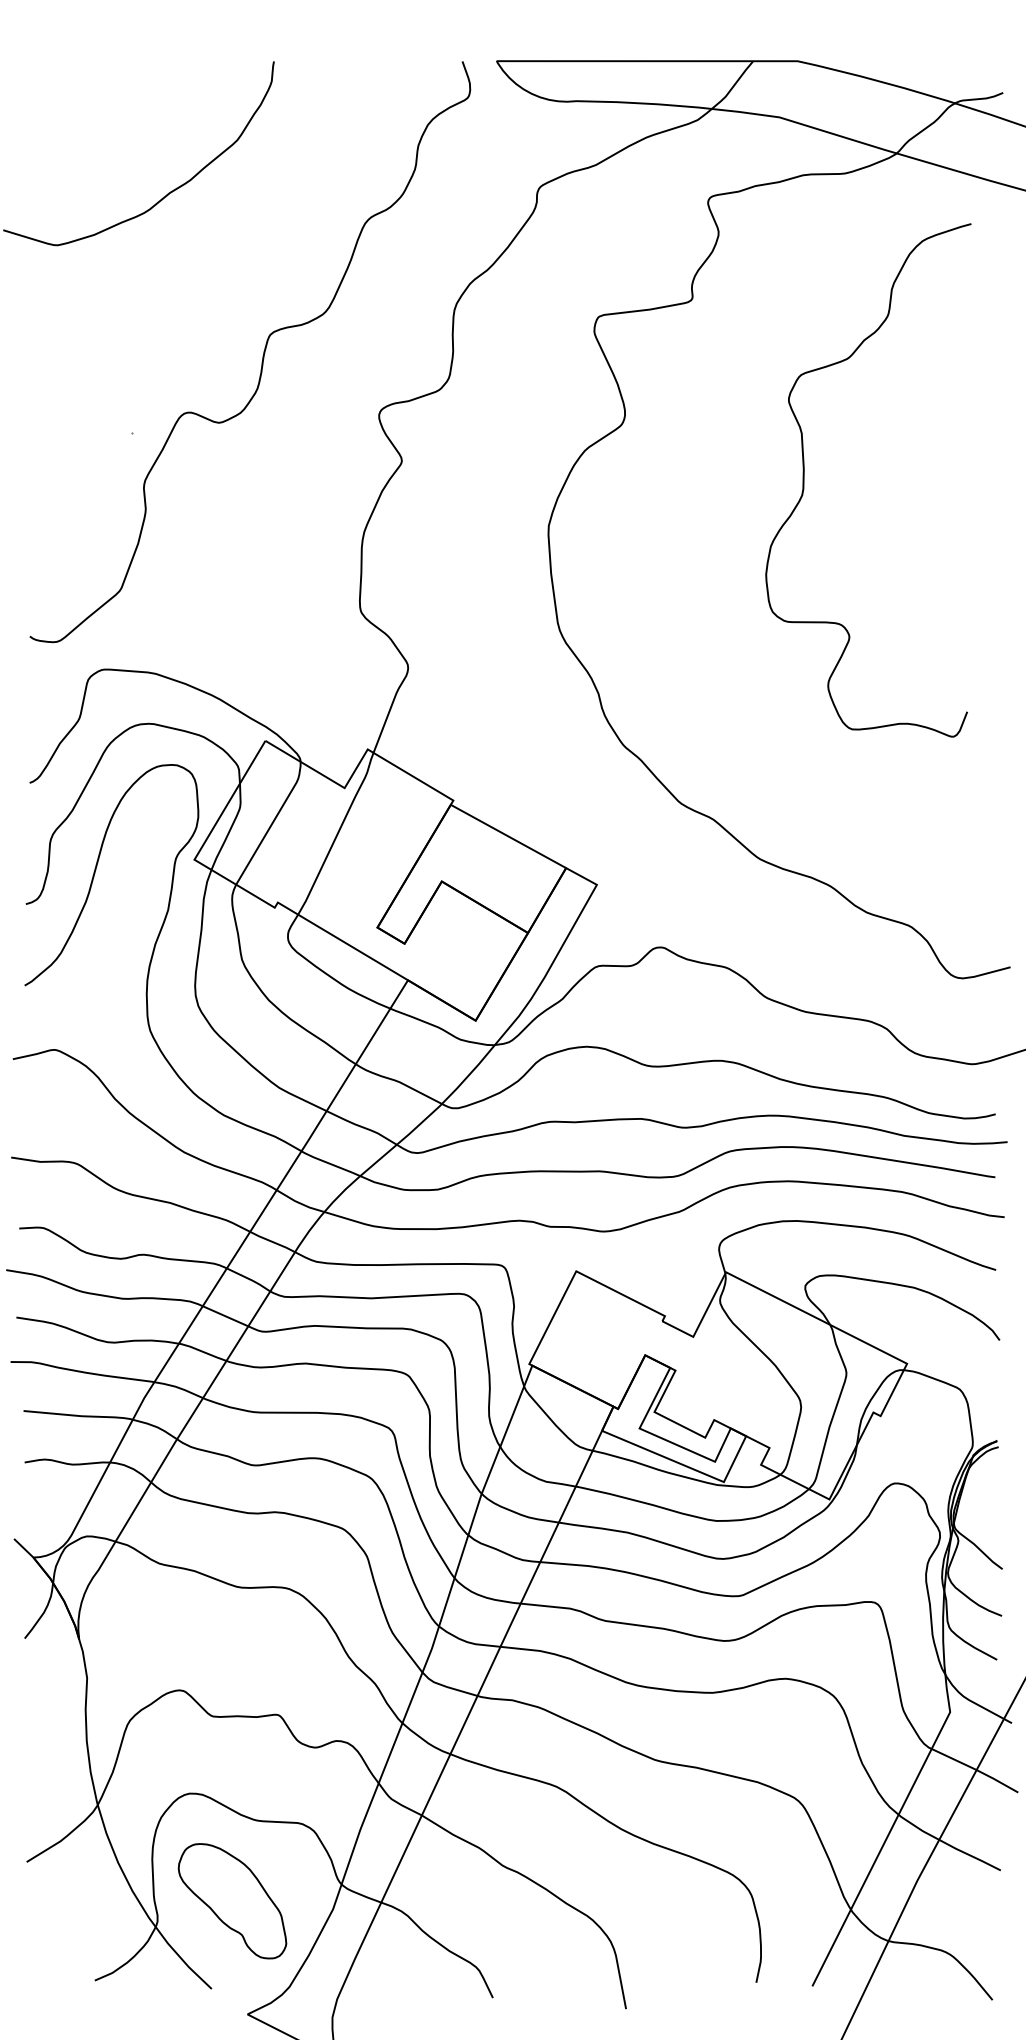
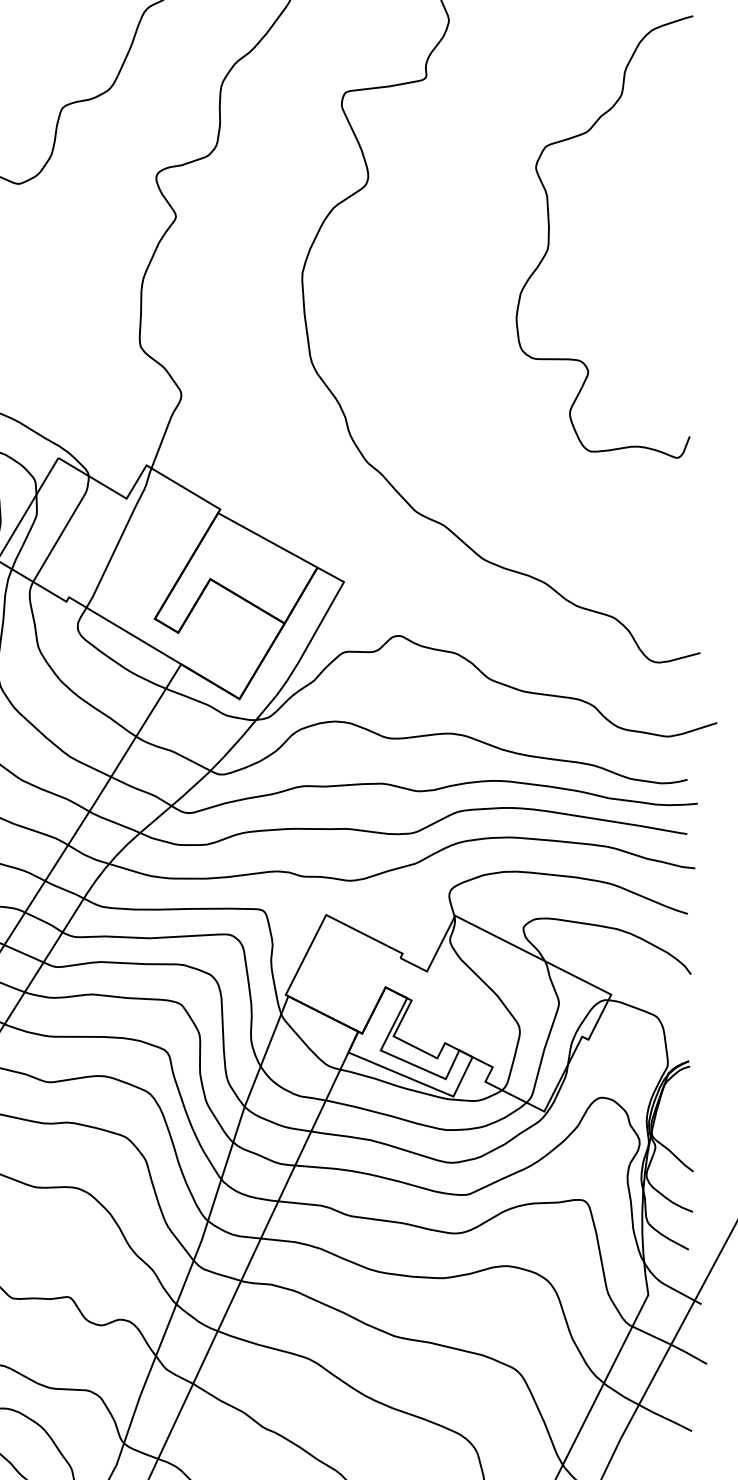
curve: (804, 480) -> (549, 237), moved

